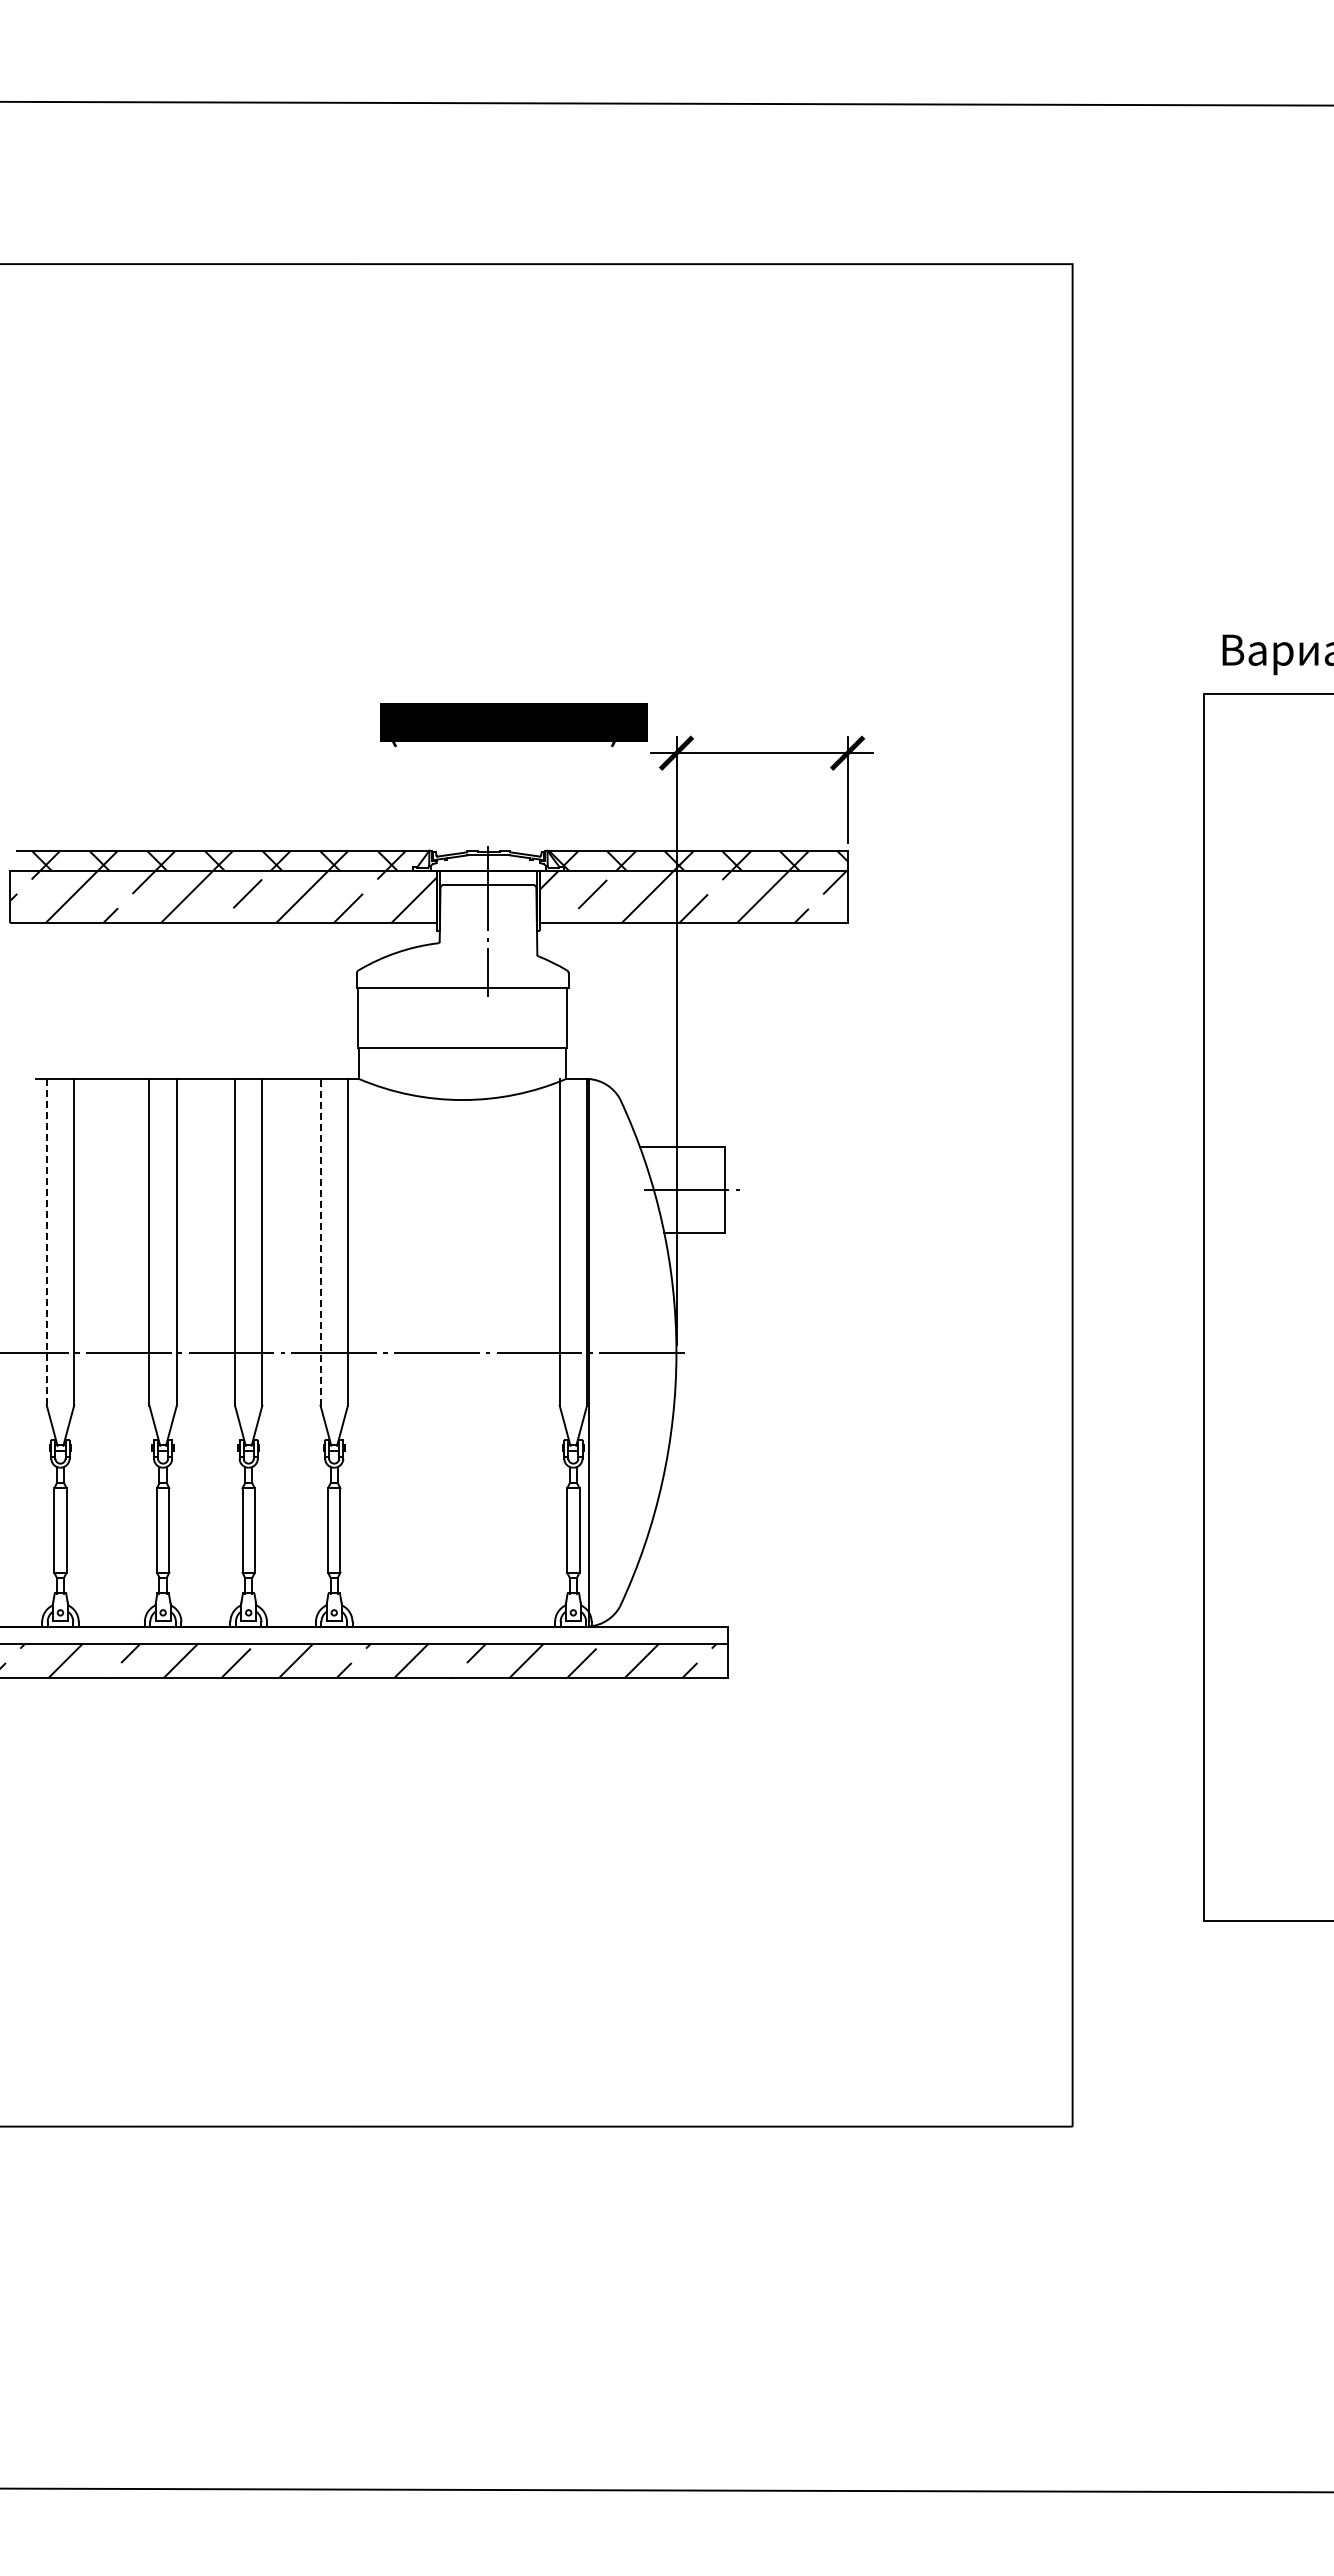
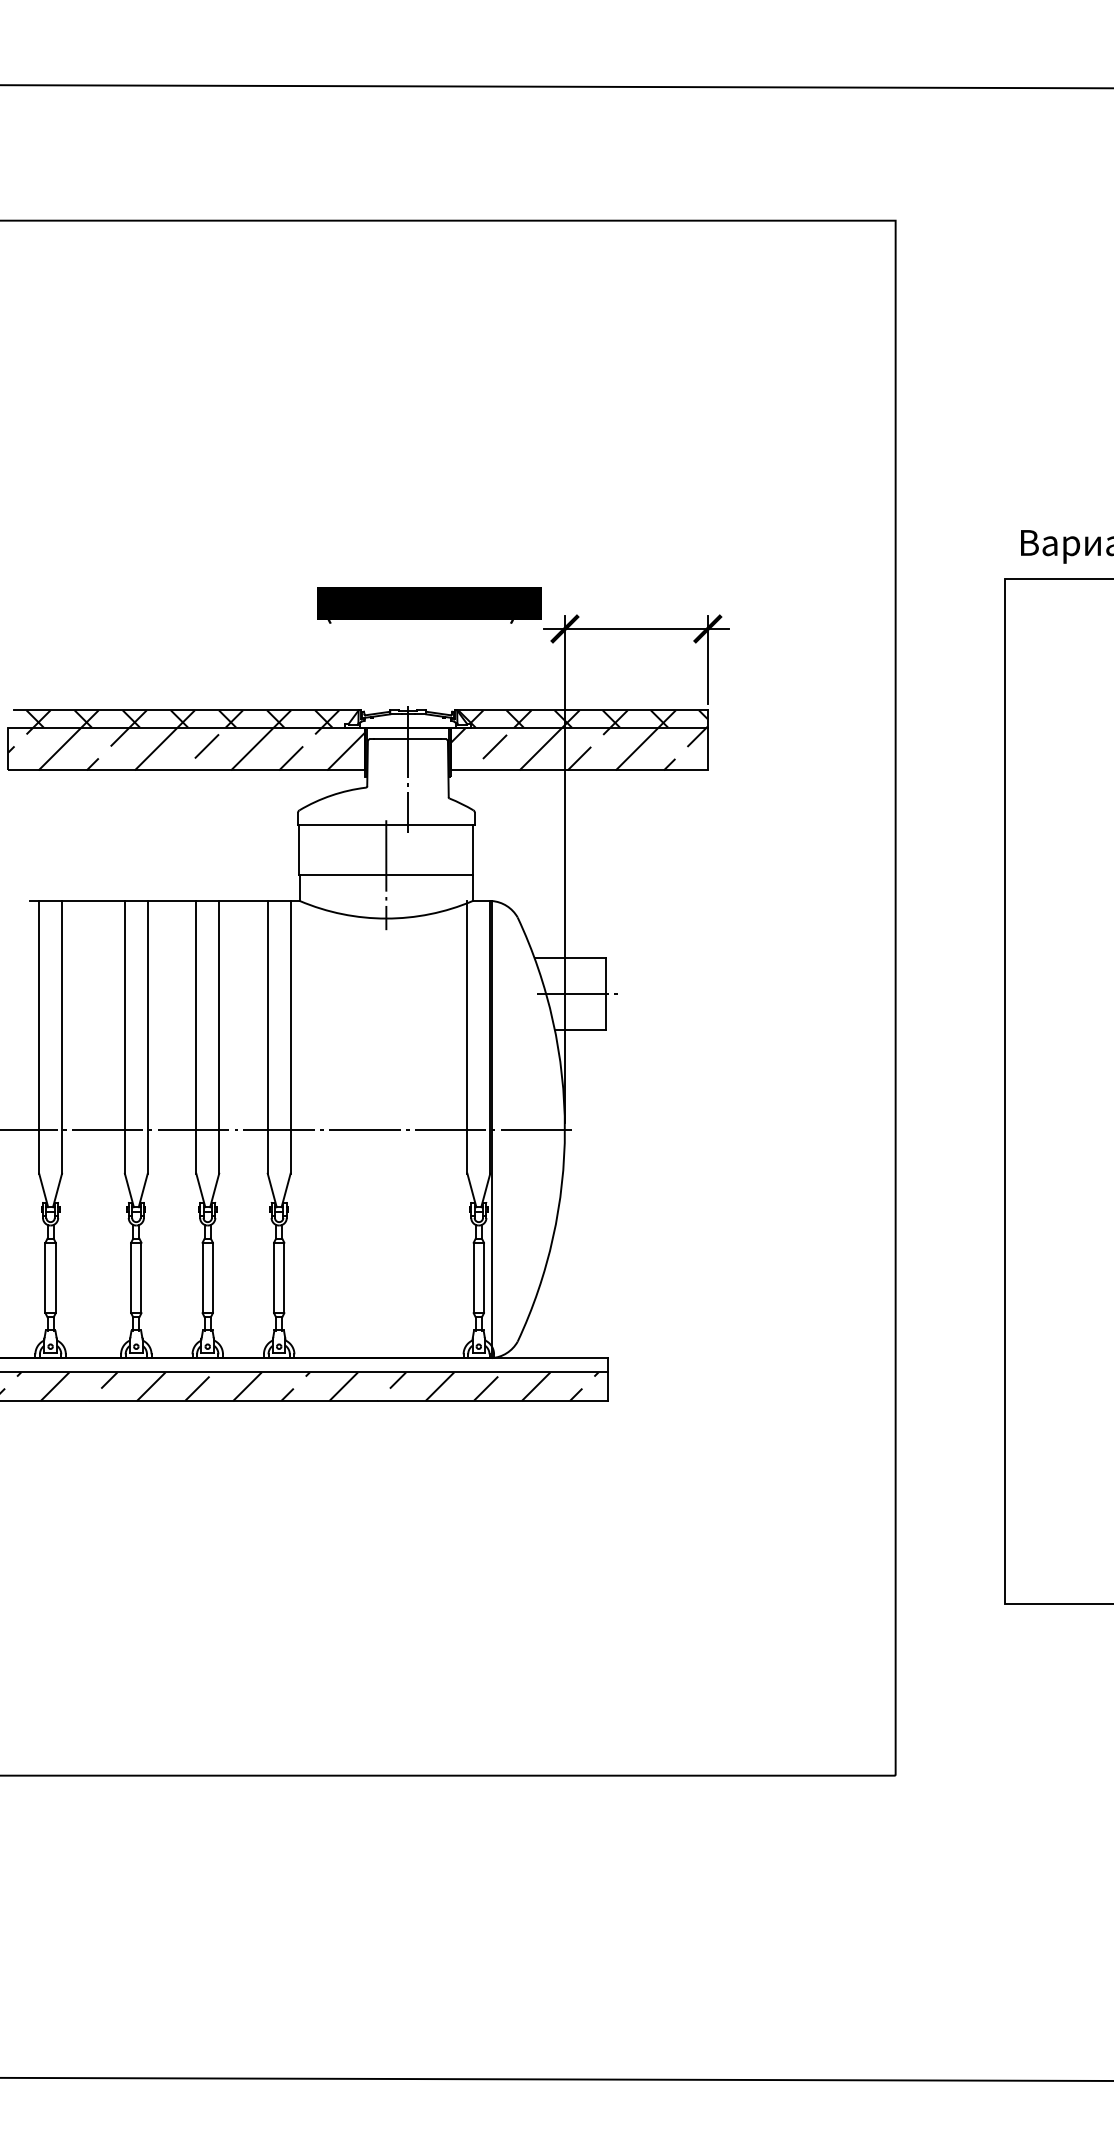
line: (462, 1047) -> (386, 874), added
line: (320, 1241) -> (267, 1036), dashed -> solid
line: (46, 1242) -> (38, 1037), dashed -> solid

